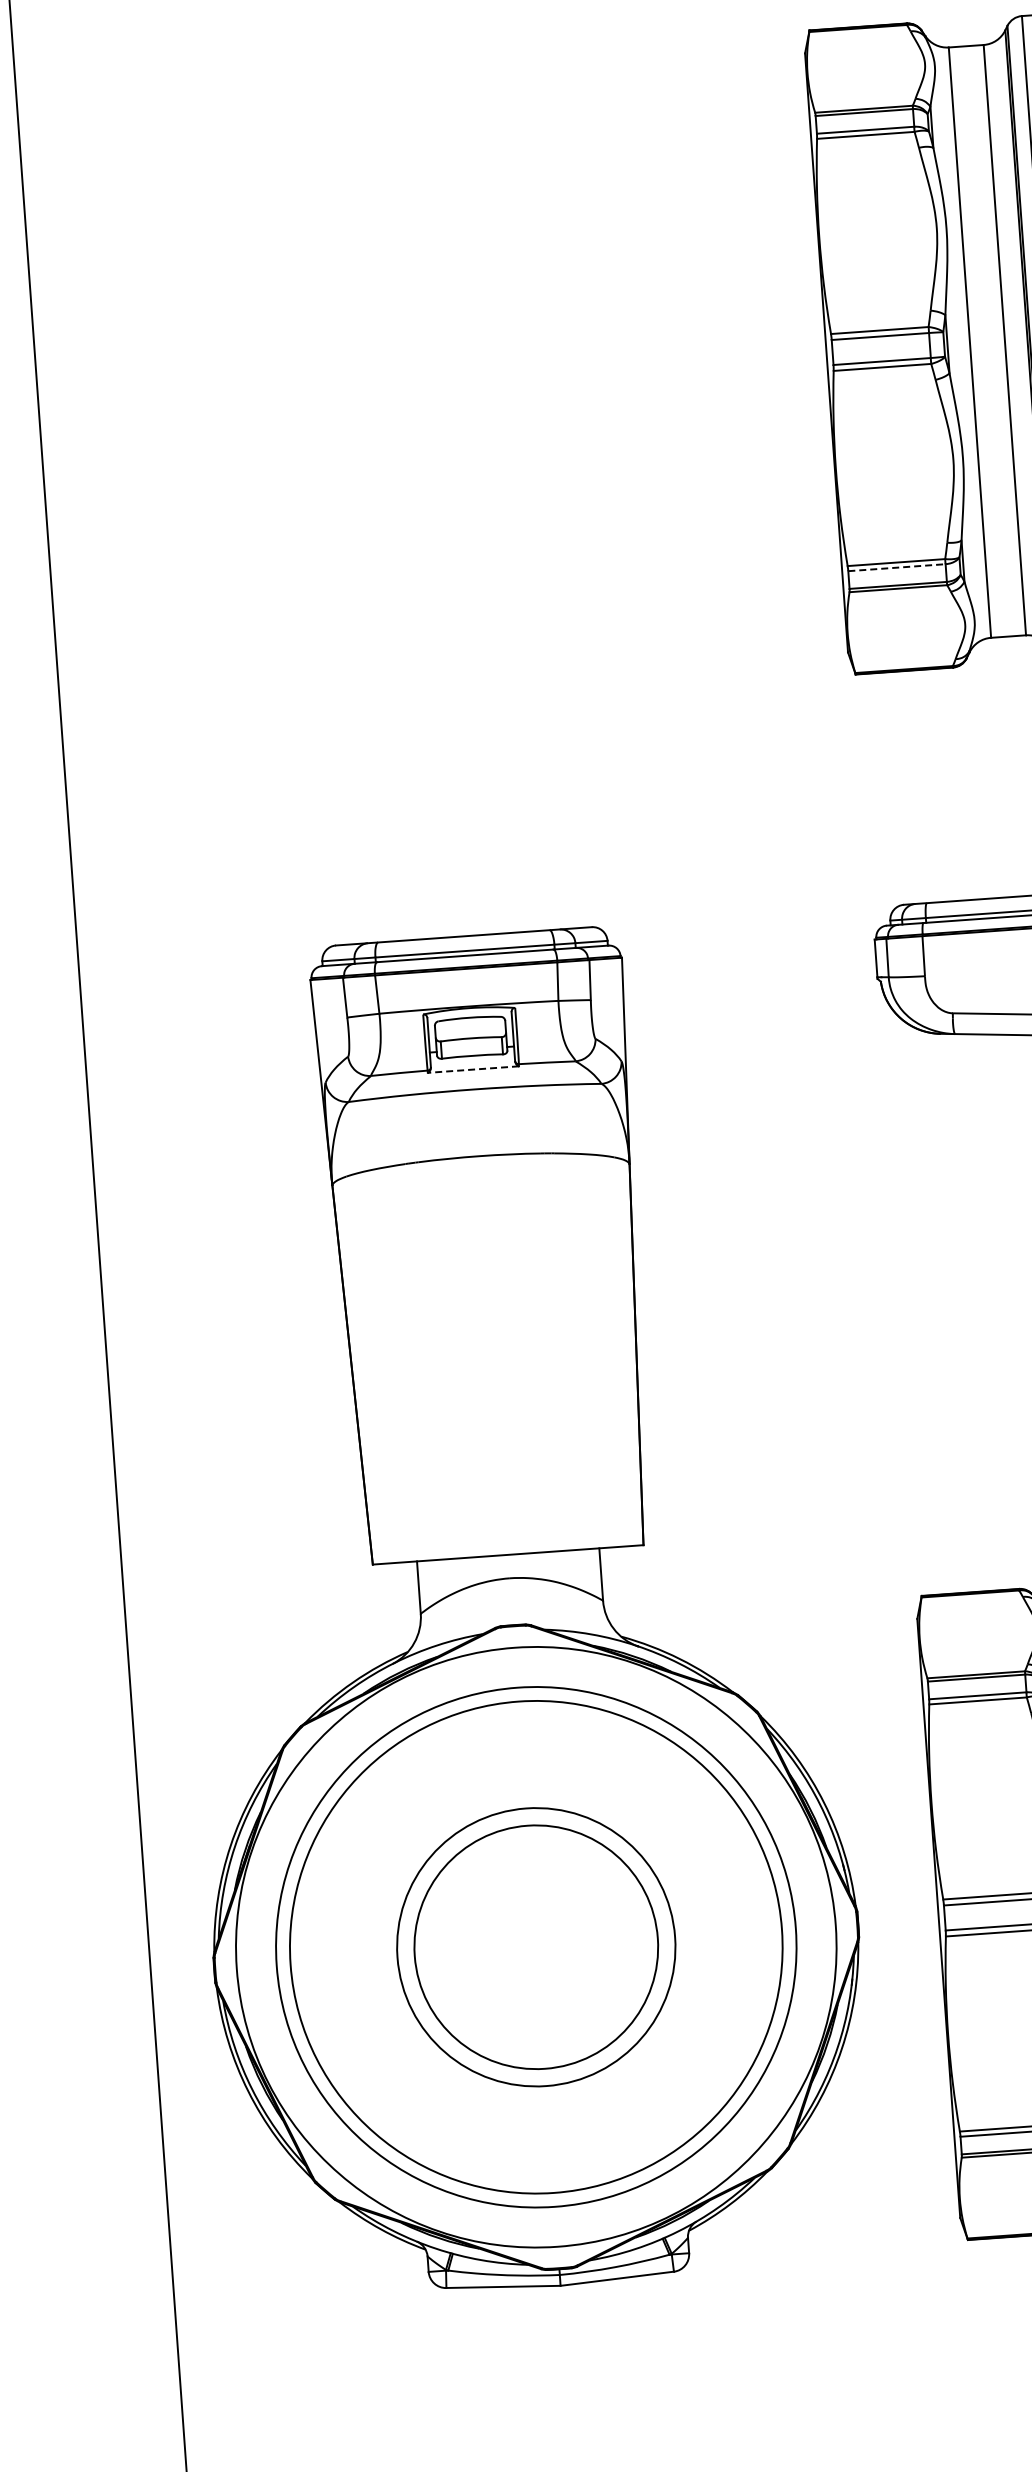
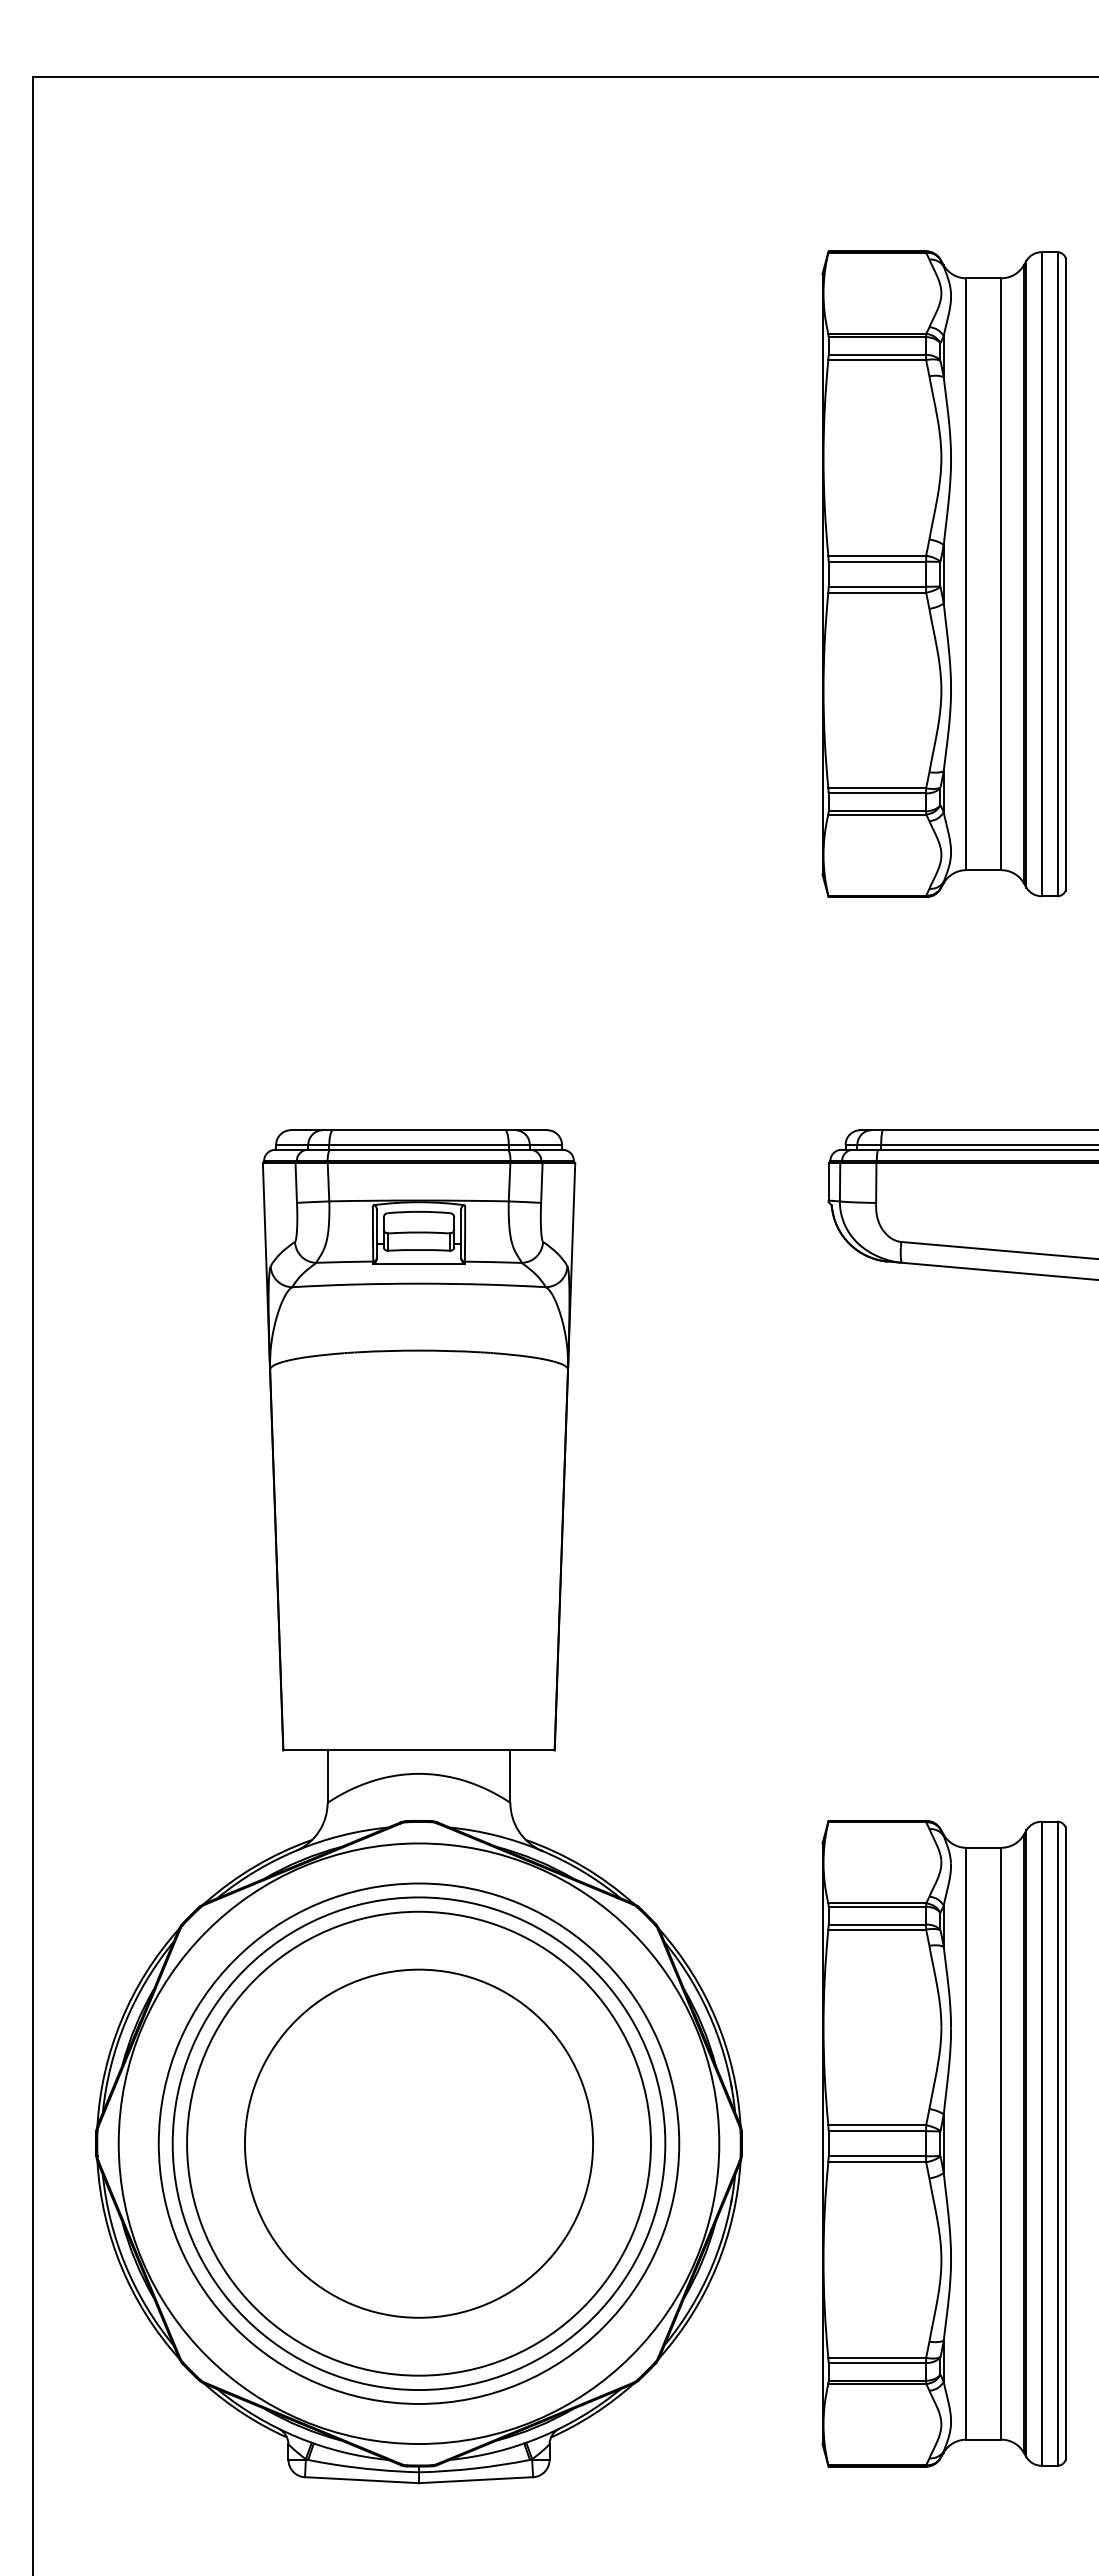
line: (897, 567) -> (877, 793), dashed -> solid
line: (473, 1069) -> (419, 1263), dashed -> solid
circle: (535, 1947) -> (418, 2143), size x1.43
circle: (535, 1947) -> (418, 2143), size x1.67

